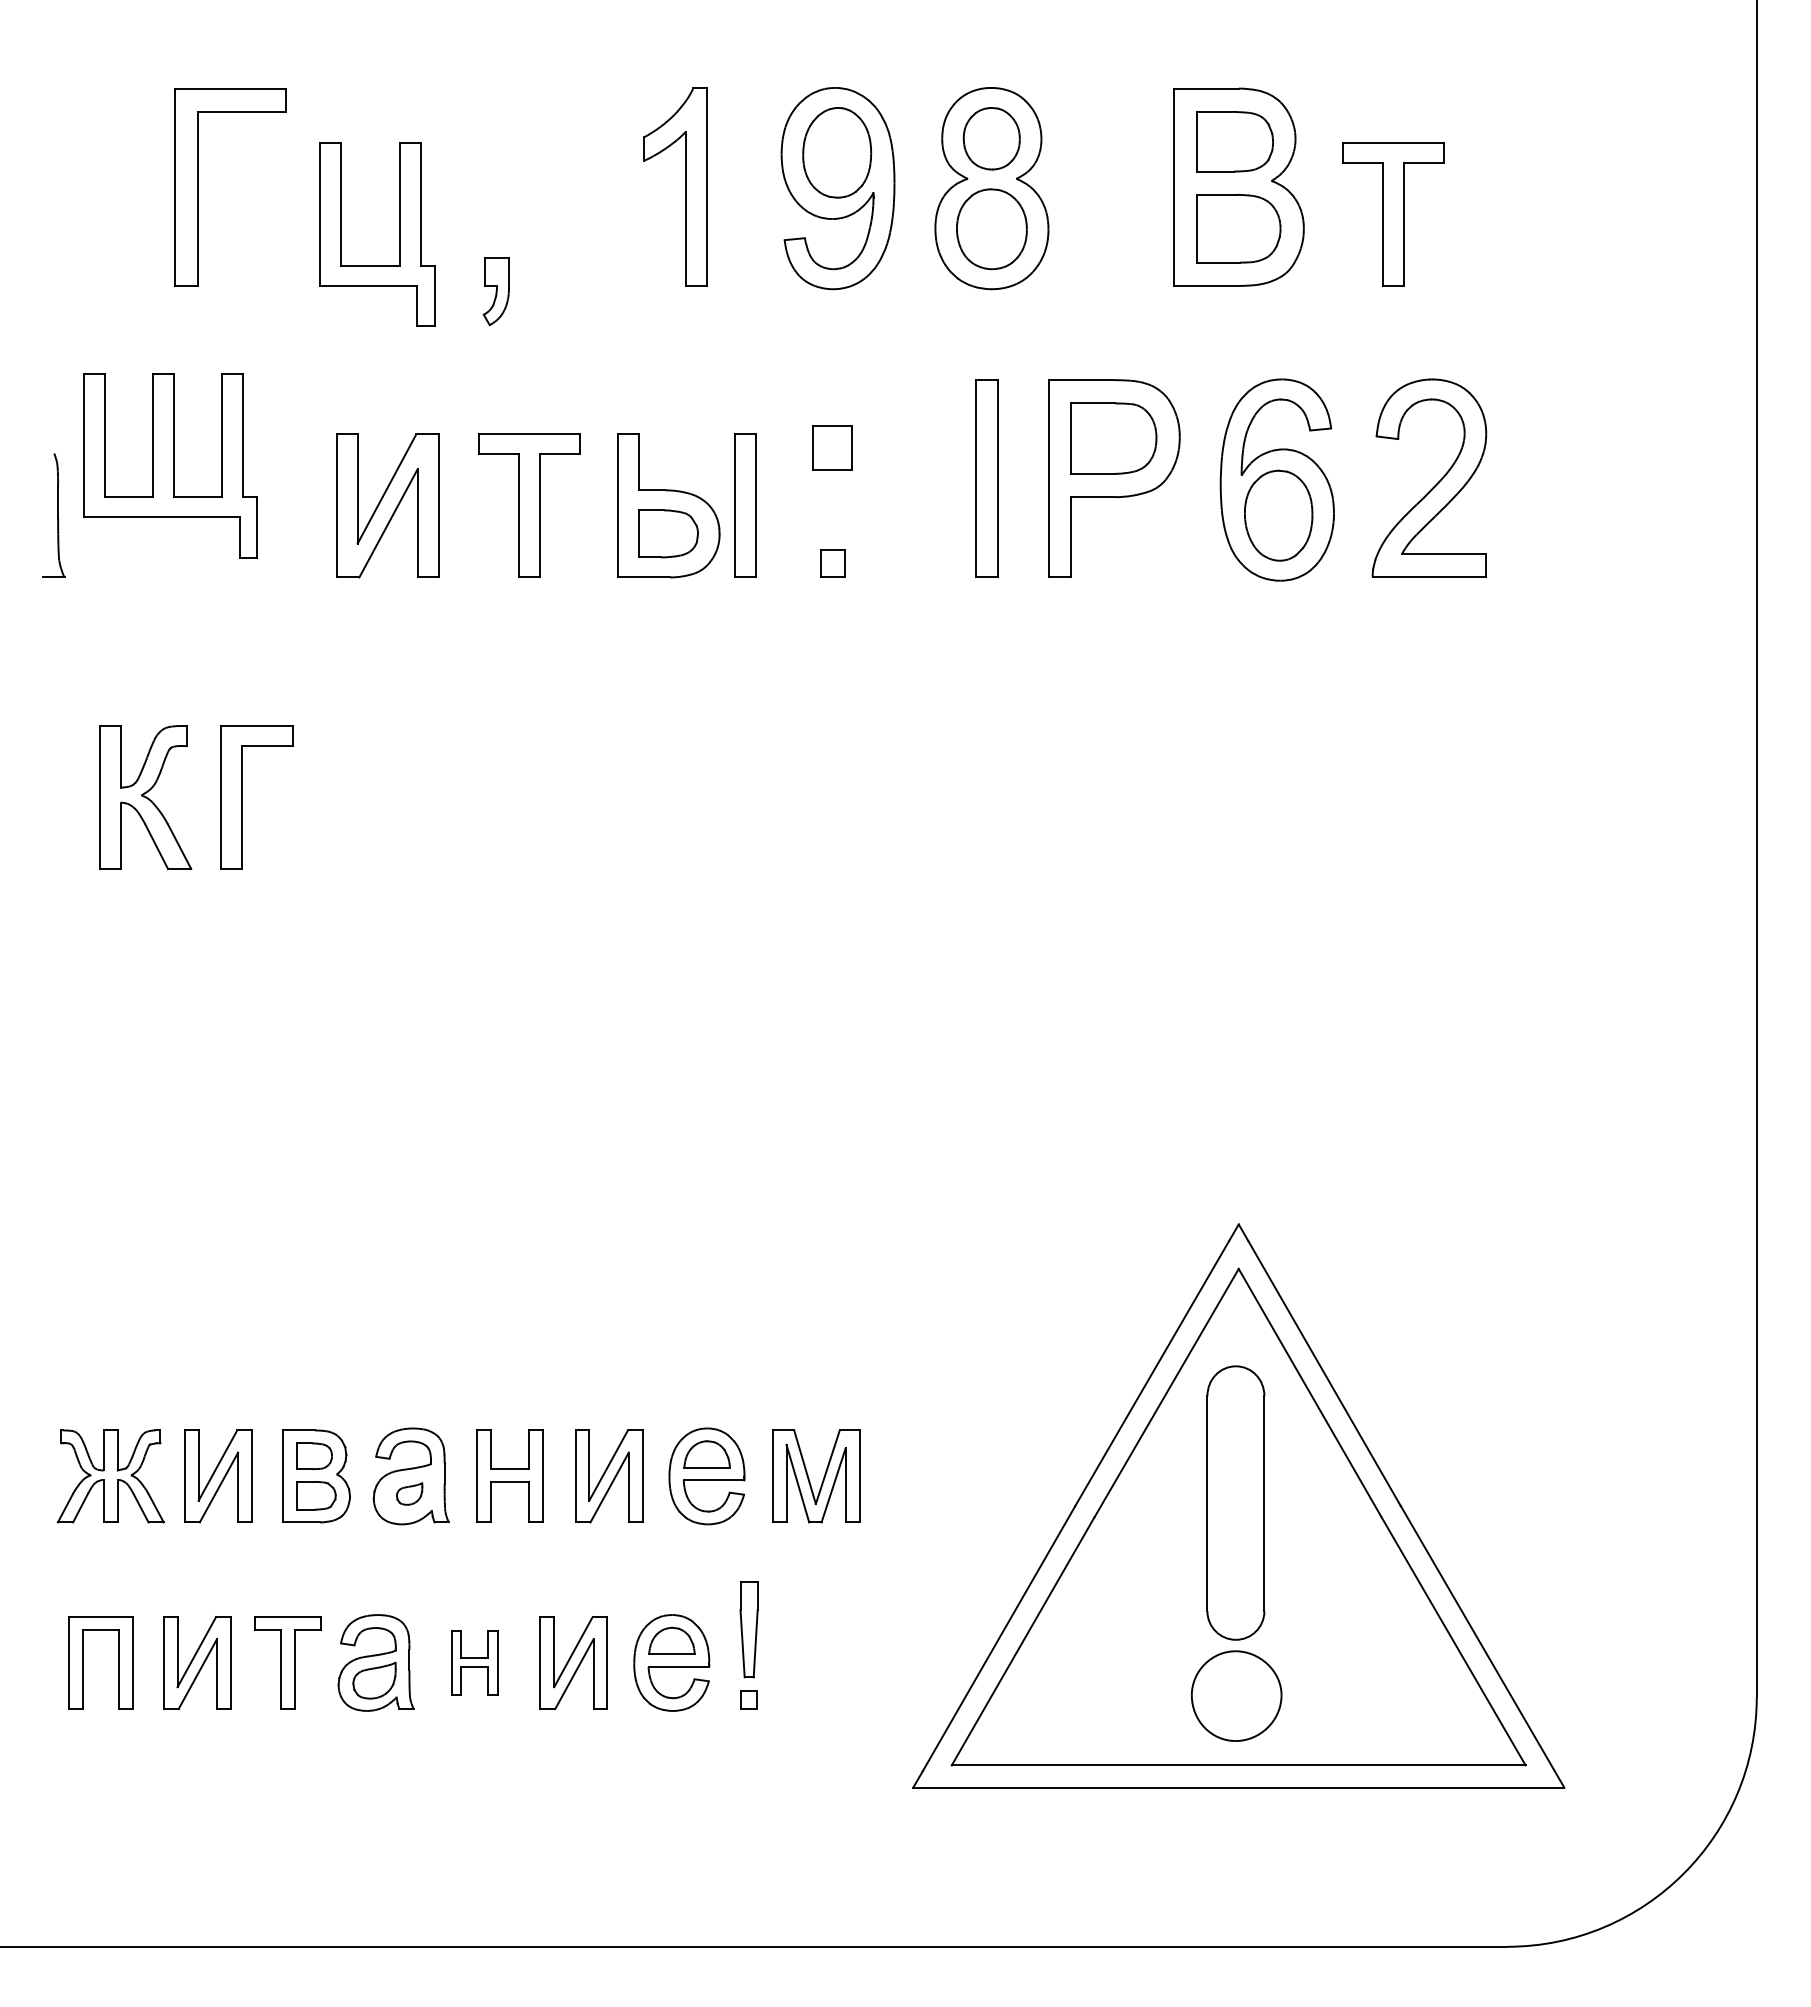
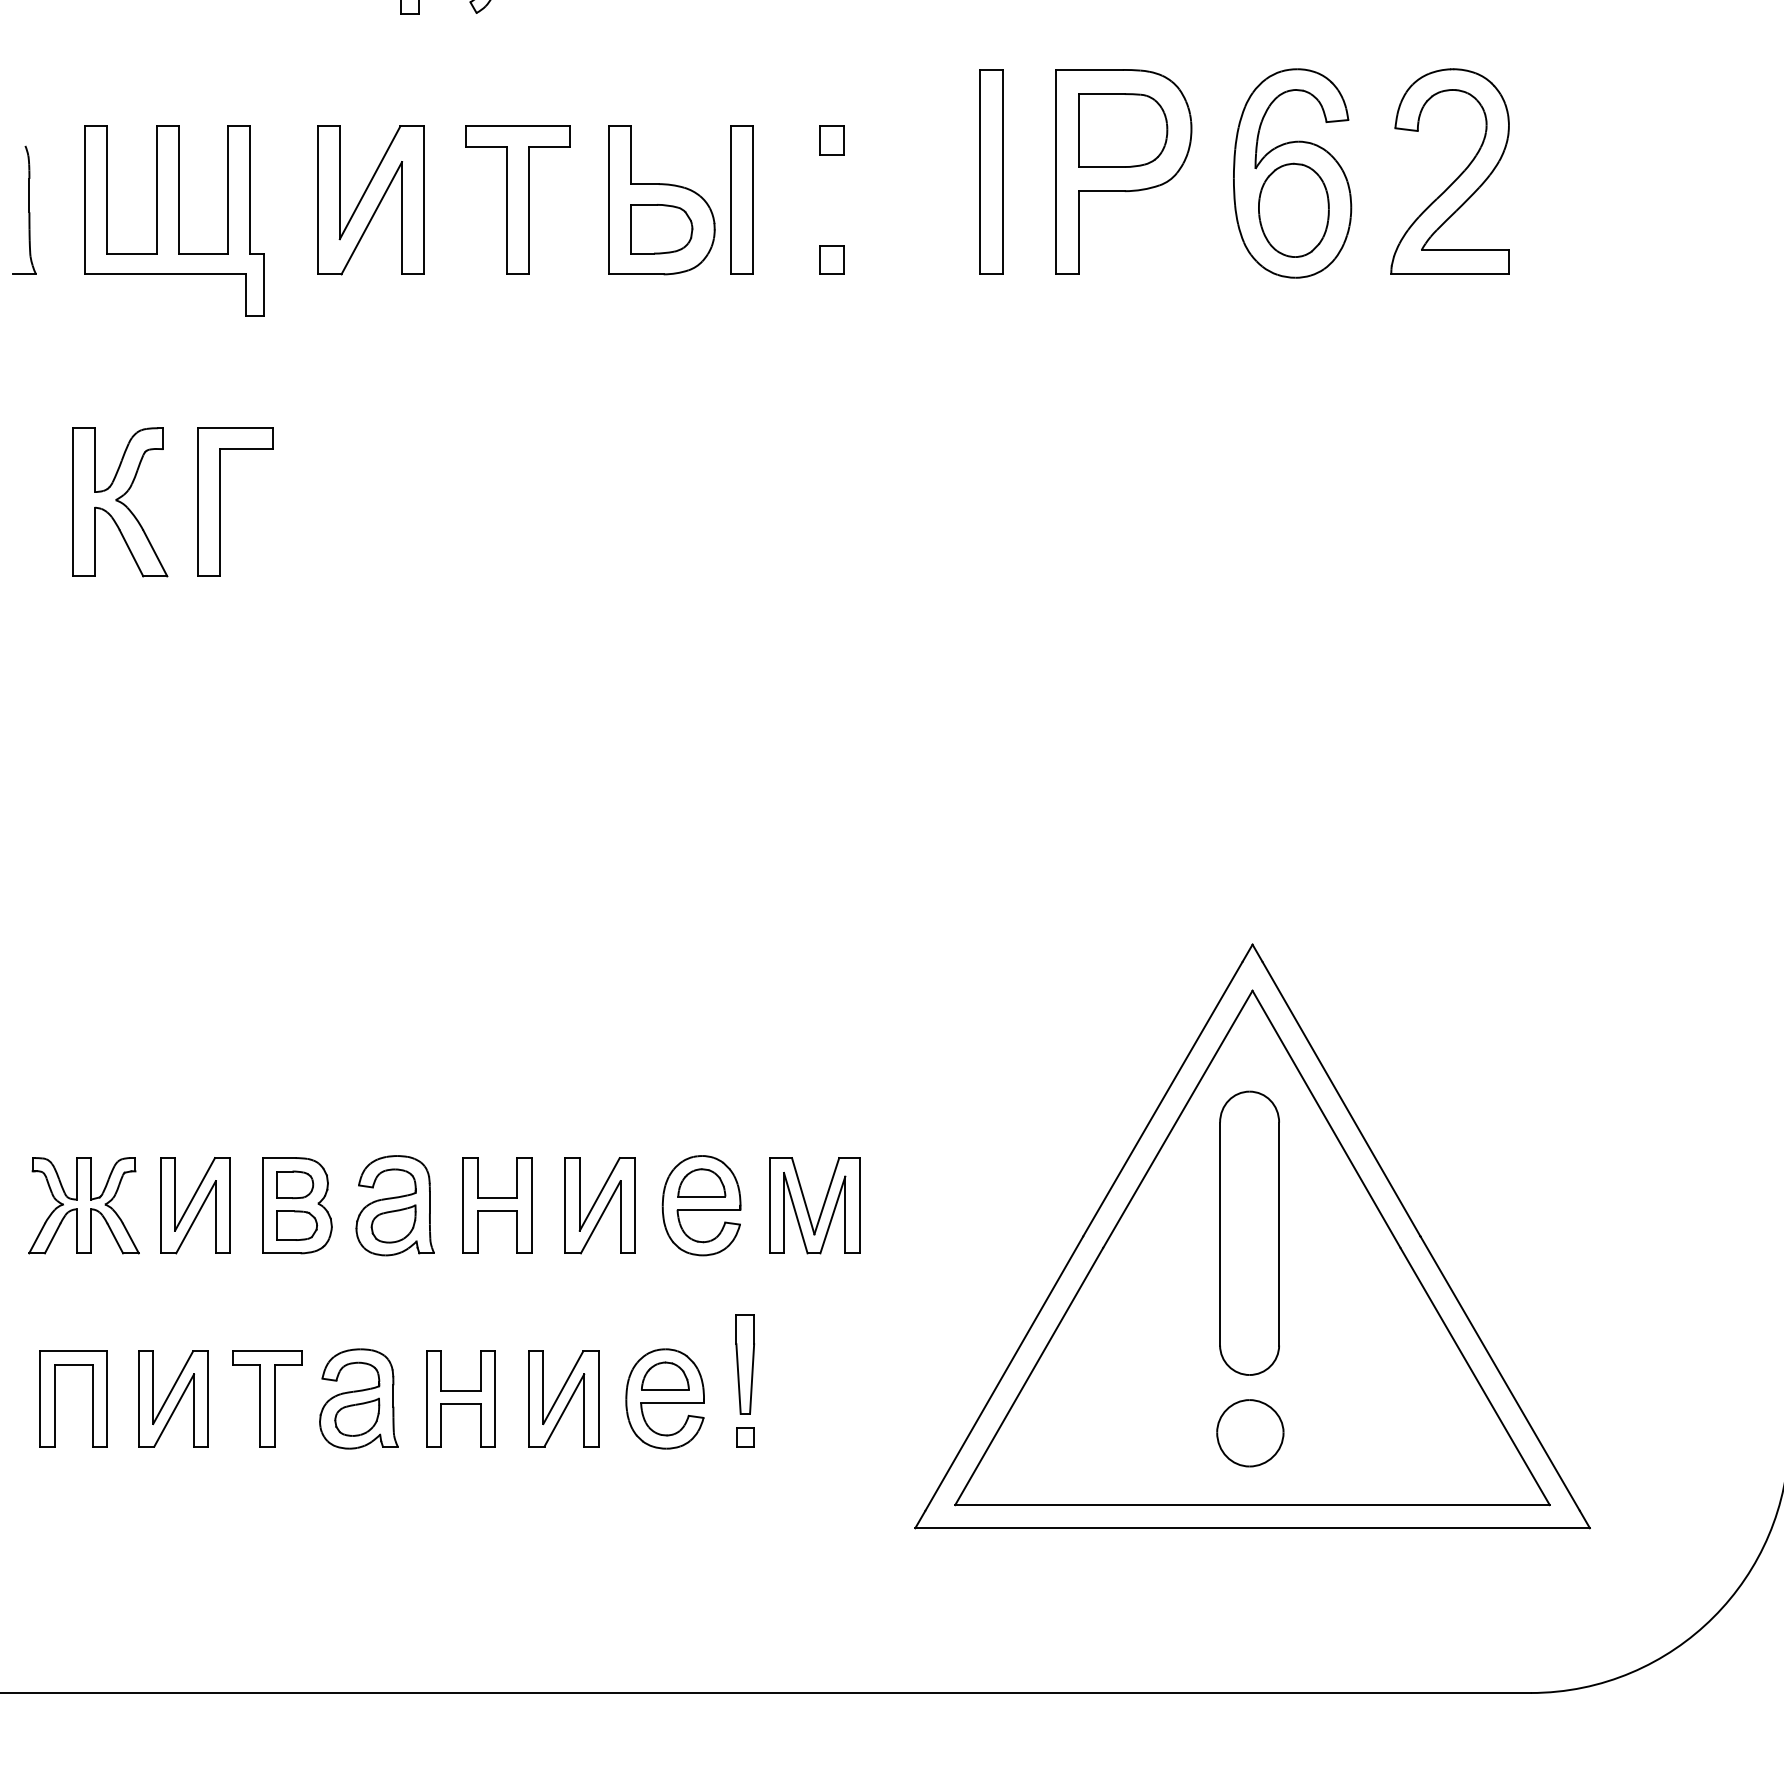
part: (832, 447) -> (831, 139), size x0.62
part: (170, 465) -> (174, 220), moved
part: (409, 1493) -> (393, 1223), size x1.67
part: (474, 1662) -> (460, 1398), size x1.43
part: (1236, 1695) -> (1250, 1432), size x0.71

